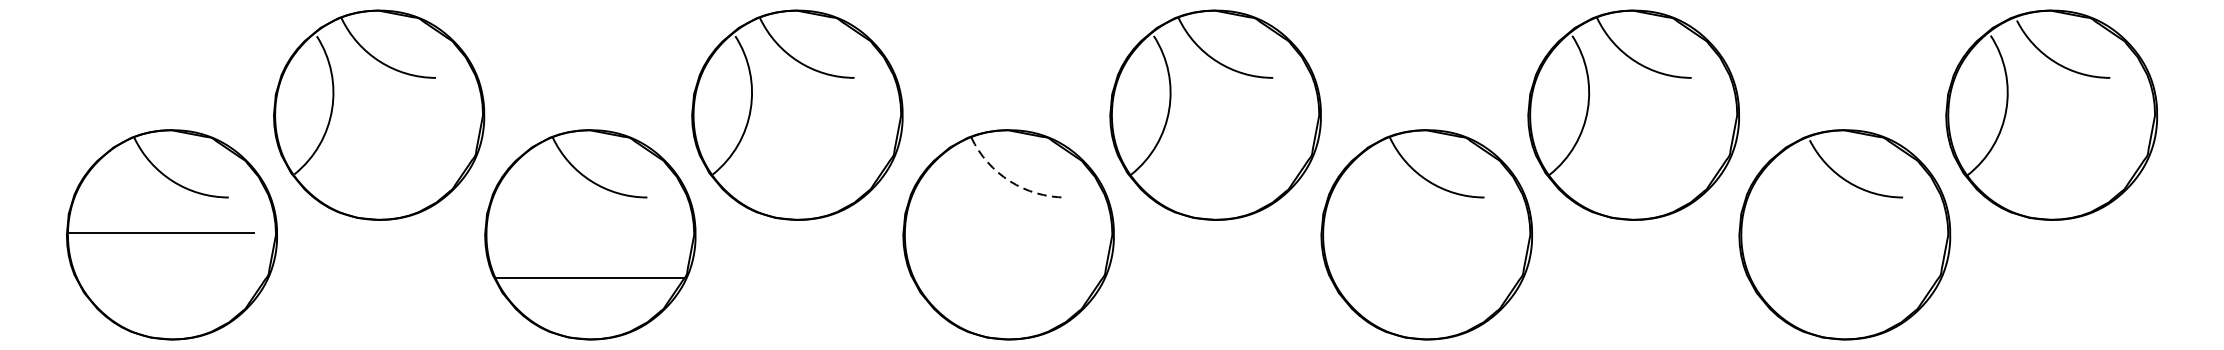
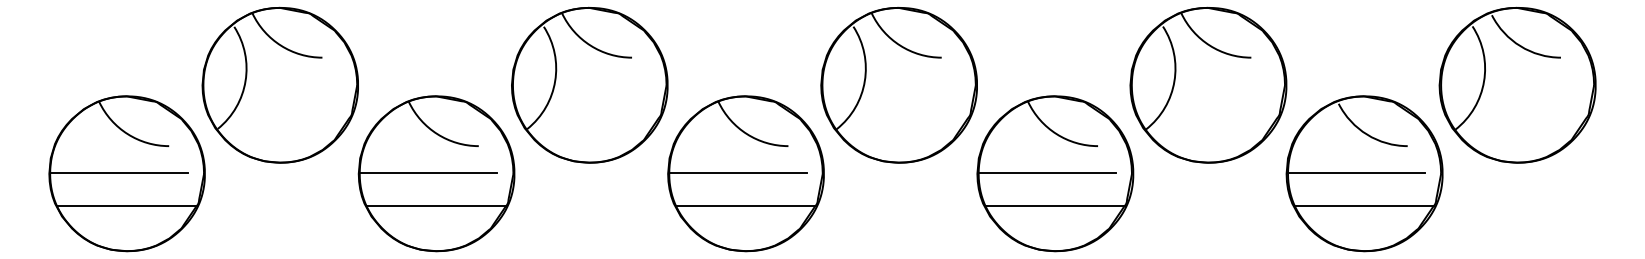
arc: (1010, 181) -> (747, 134), dashed -> solid
line: (579, 233) -> (428, 172), added
line: (997, 233) -> (737, 172), added
line: (1414, 233) -> (1046, 172), added
line: (1833, 233) -> (1356, 172), added
line: (171, 277) -> (126, 205), added
line: (1007, 277) -> (745, 205), added
line: (1425, 277) -> (1054, 205), added
line: (1844, 277) -> (1364, 205), added

